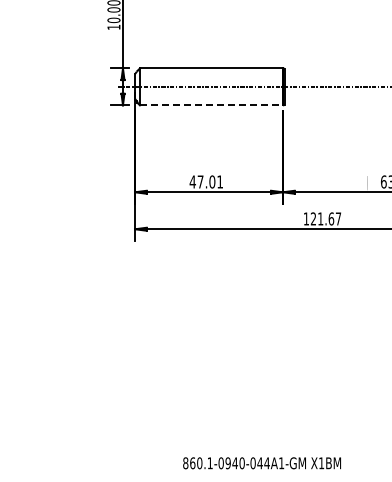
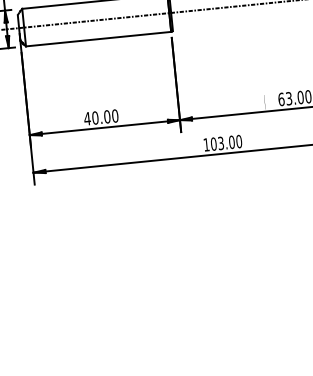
line: (211, 105) -> (98, 39), dashed -> solid
text: (210, 181) -> (105, 116), 47.01 -> 40.00
text: (325, 218) -> (225, 142), 121.67 -> 103.00

